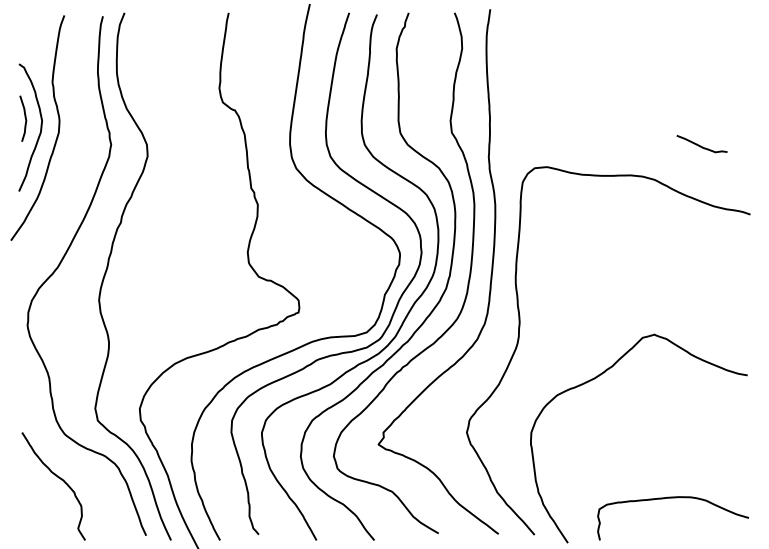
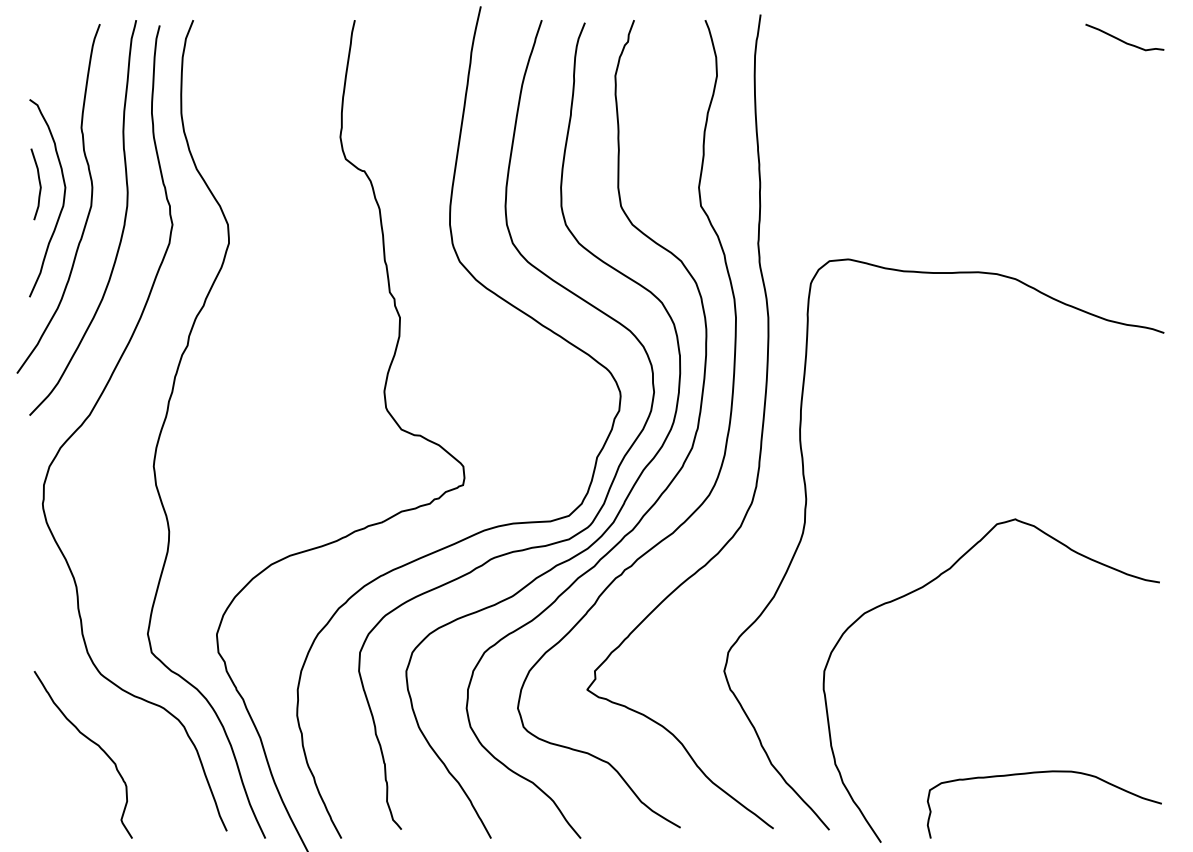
curve: (701, 145) -> (1123, 39), moved
curve: (78, 147) -> (121, 228), added

